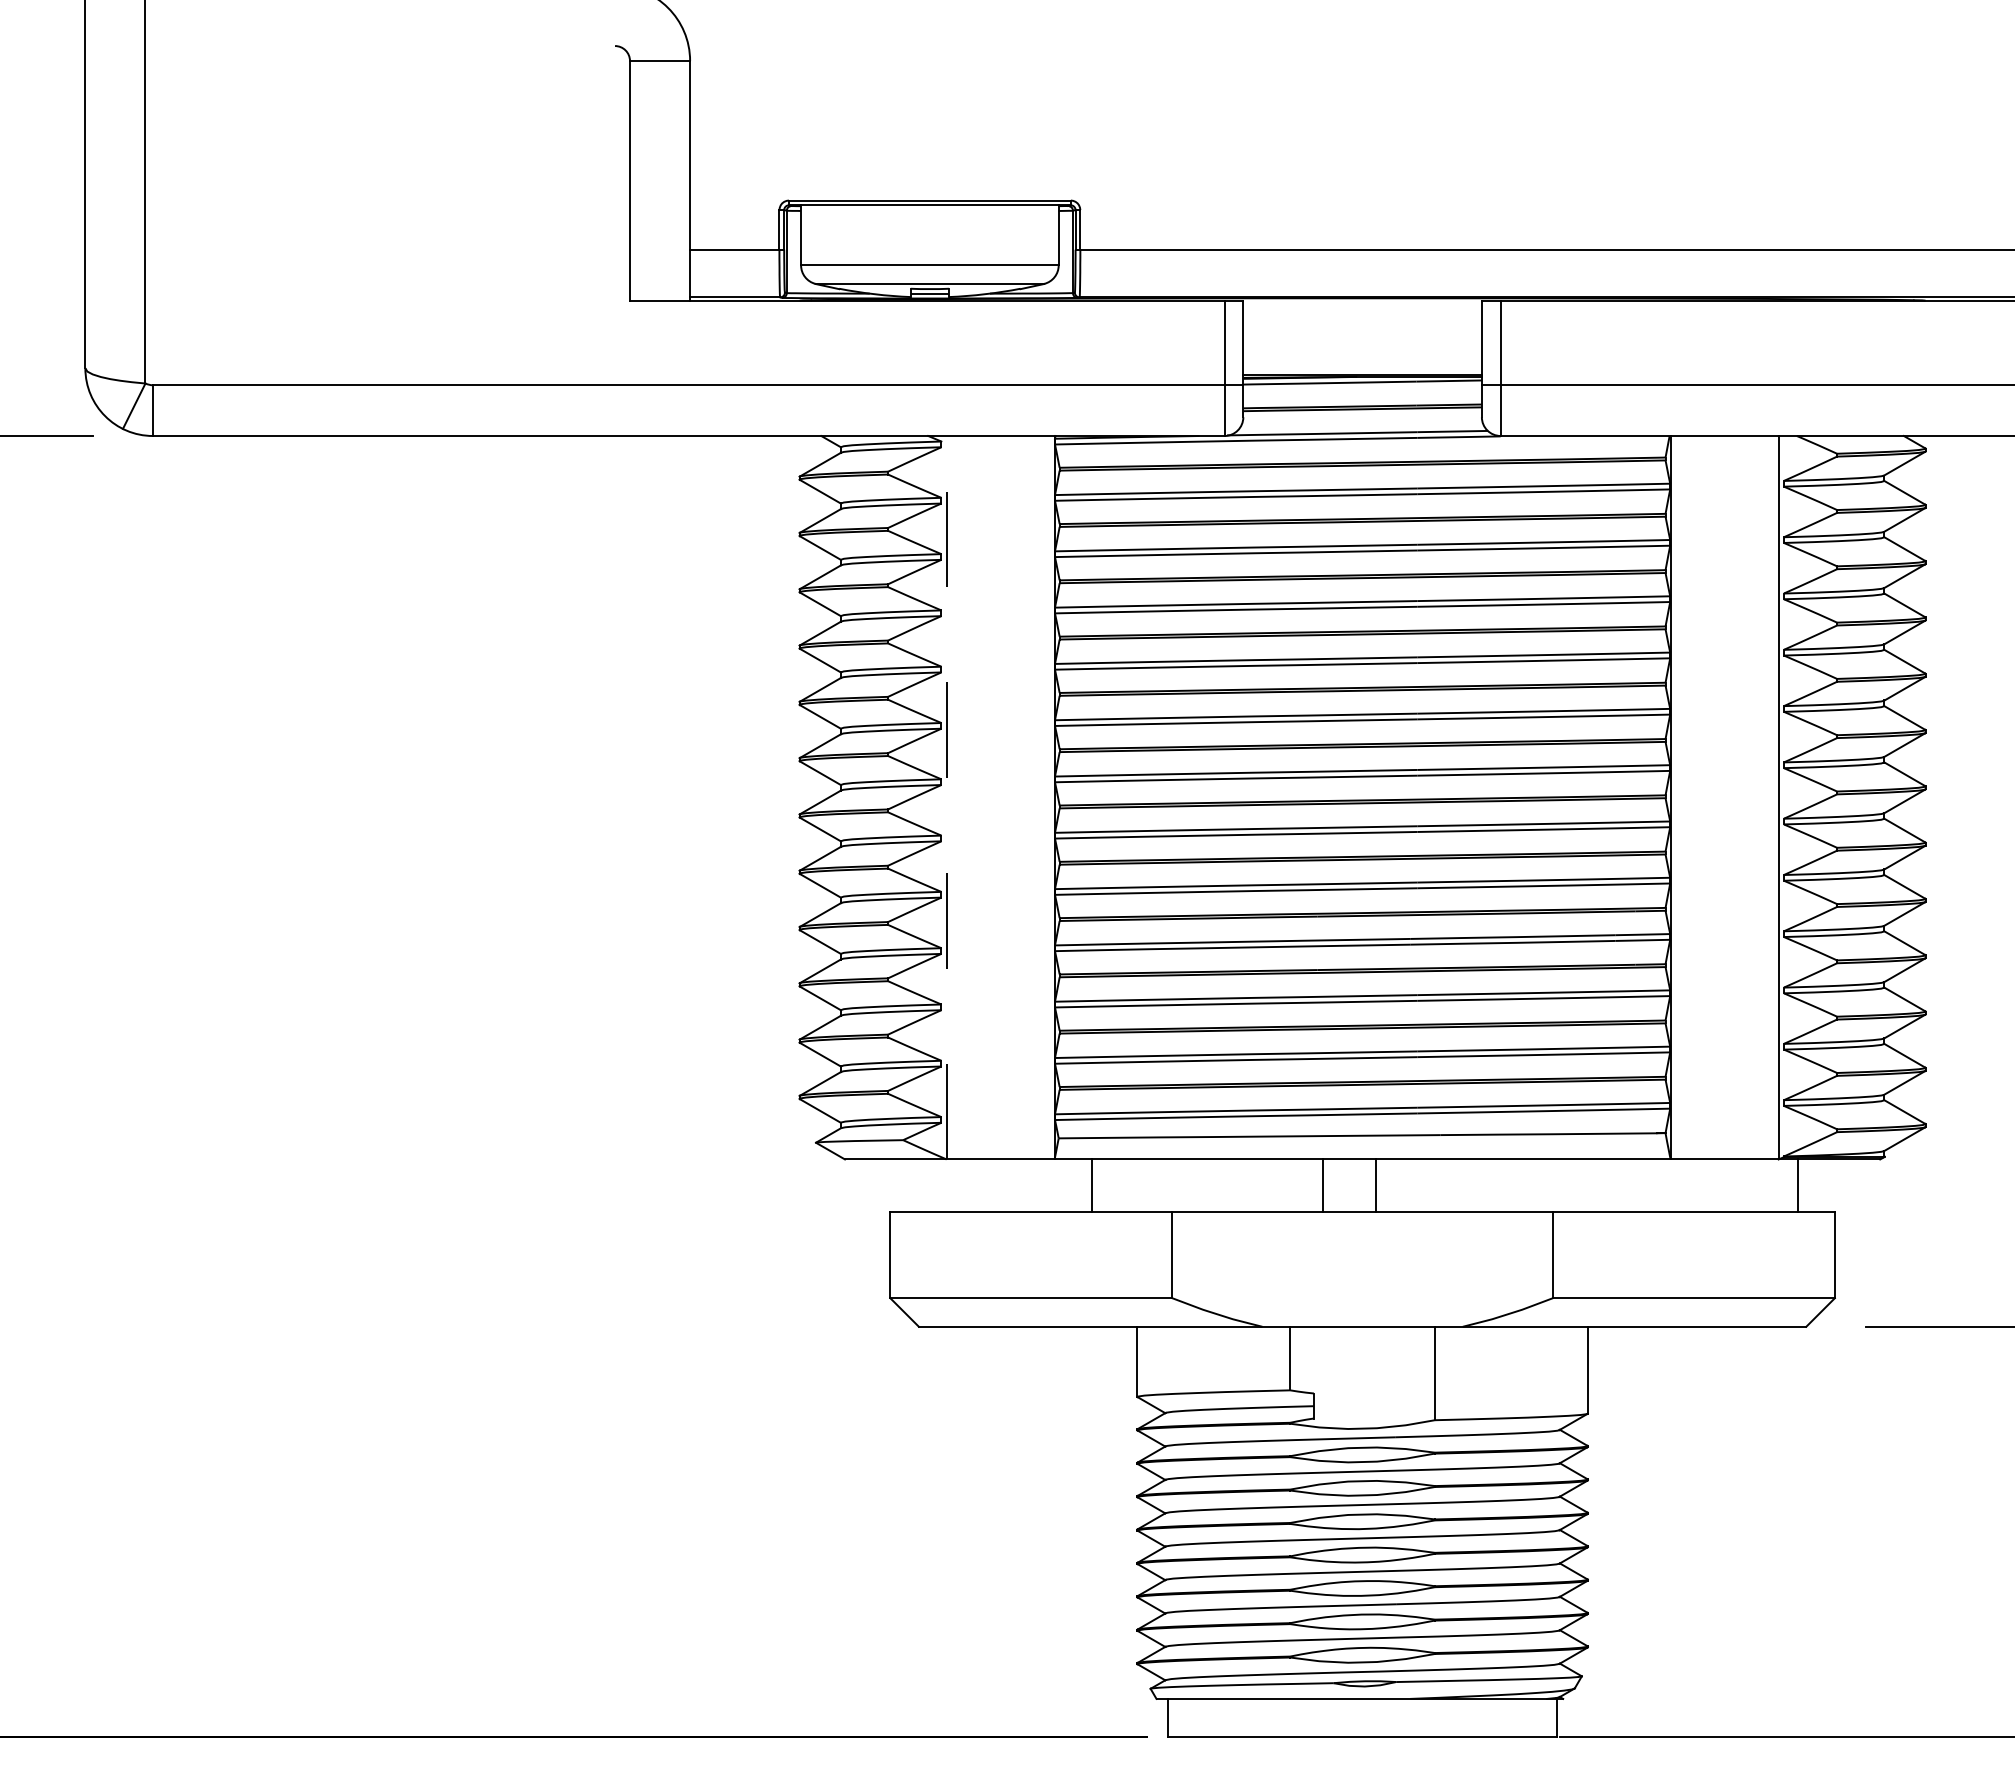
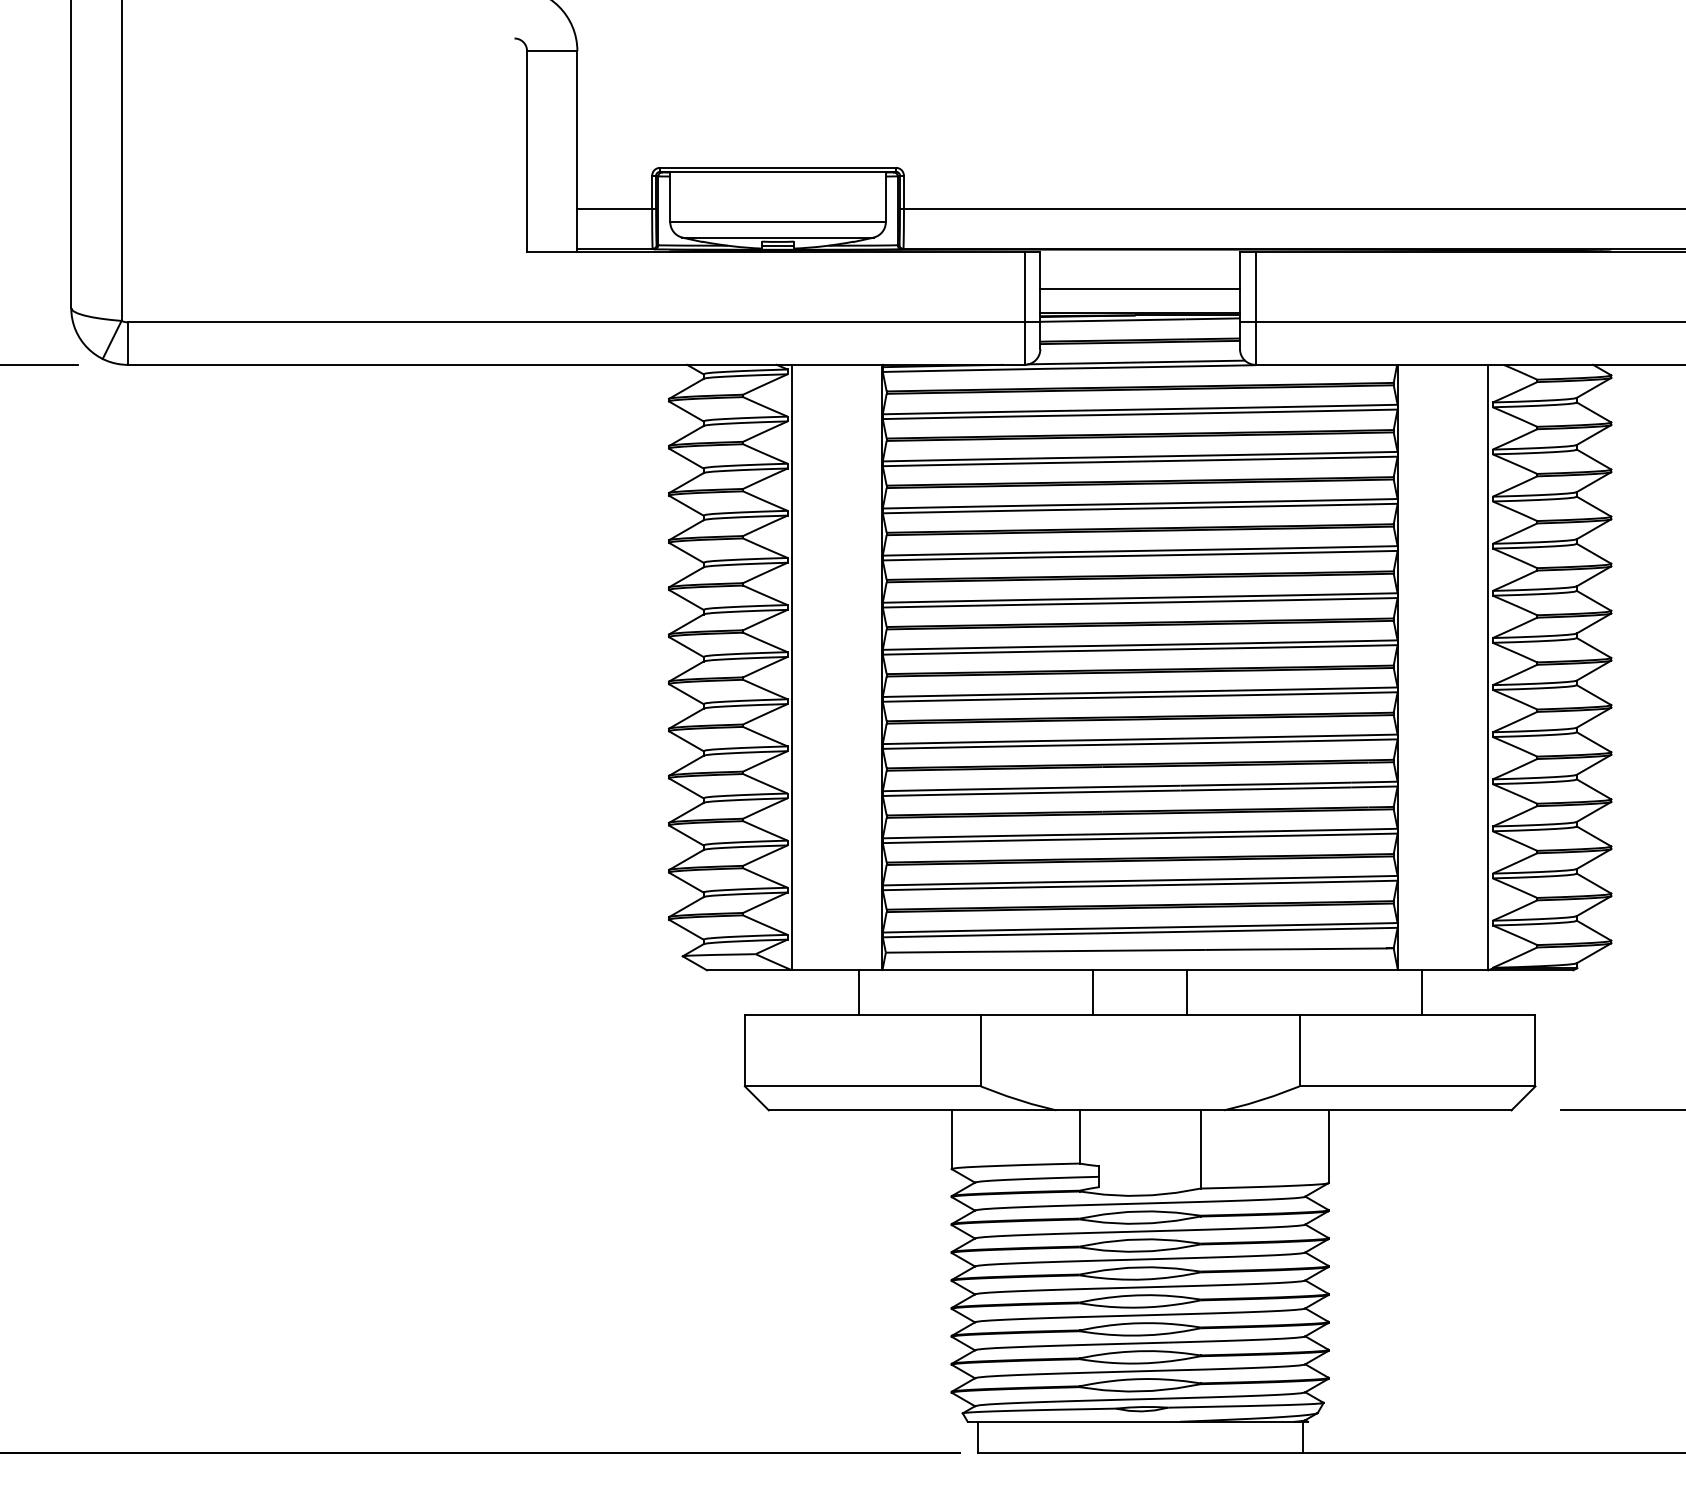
line: (1362, 345) -> (1140, 289), added
line: (946, 797) -> (791, 667), dashed -> solid
line: (1092, 1185) -> (858, 992), moved
line: (1323, 1185) -> (1187, 992), moved
line: (1376, 1185) -> (1093, 992), moved
line: (1797, 1185) -> (1421, 992), moved

